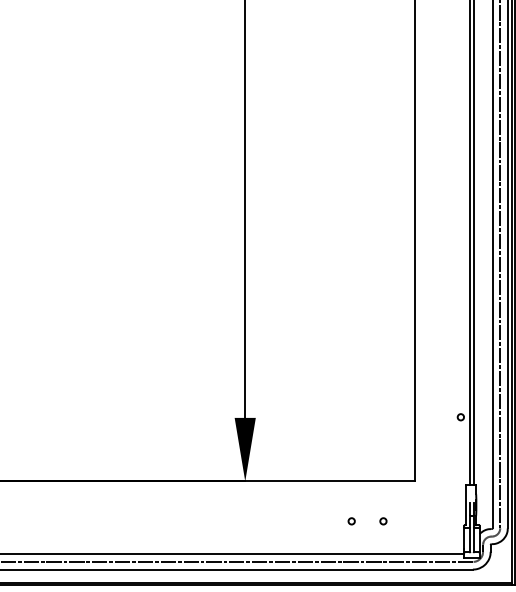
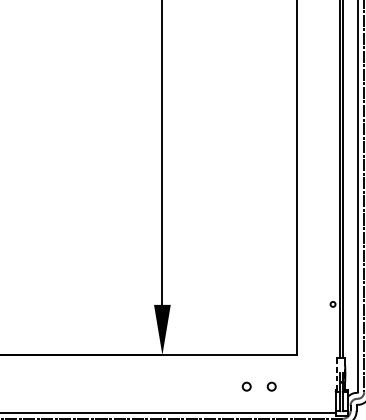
line: (465, 504) -> (336, 373), solid -> dashed
circle: (351, 521) -> (246, 386), size x1.6
circle: (383, 521) -> (271, 386), size x1.6

